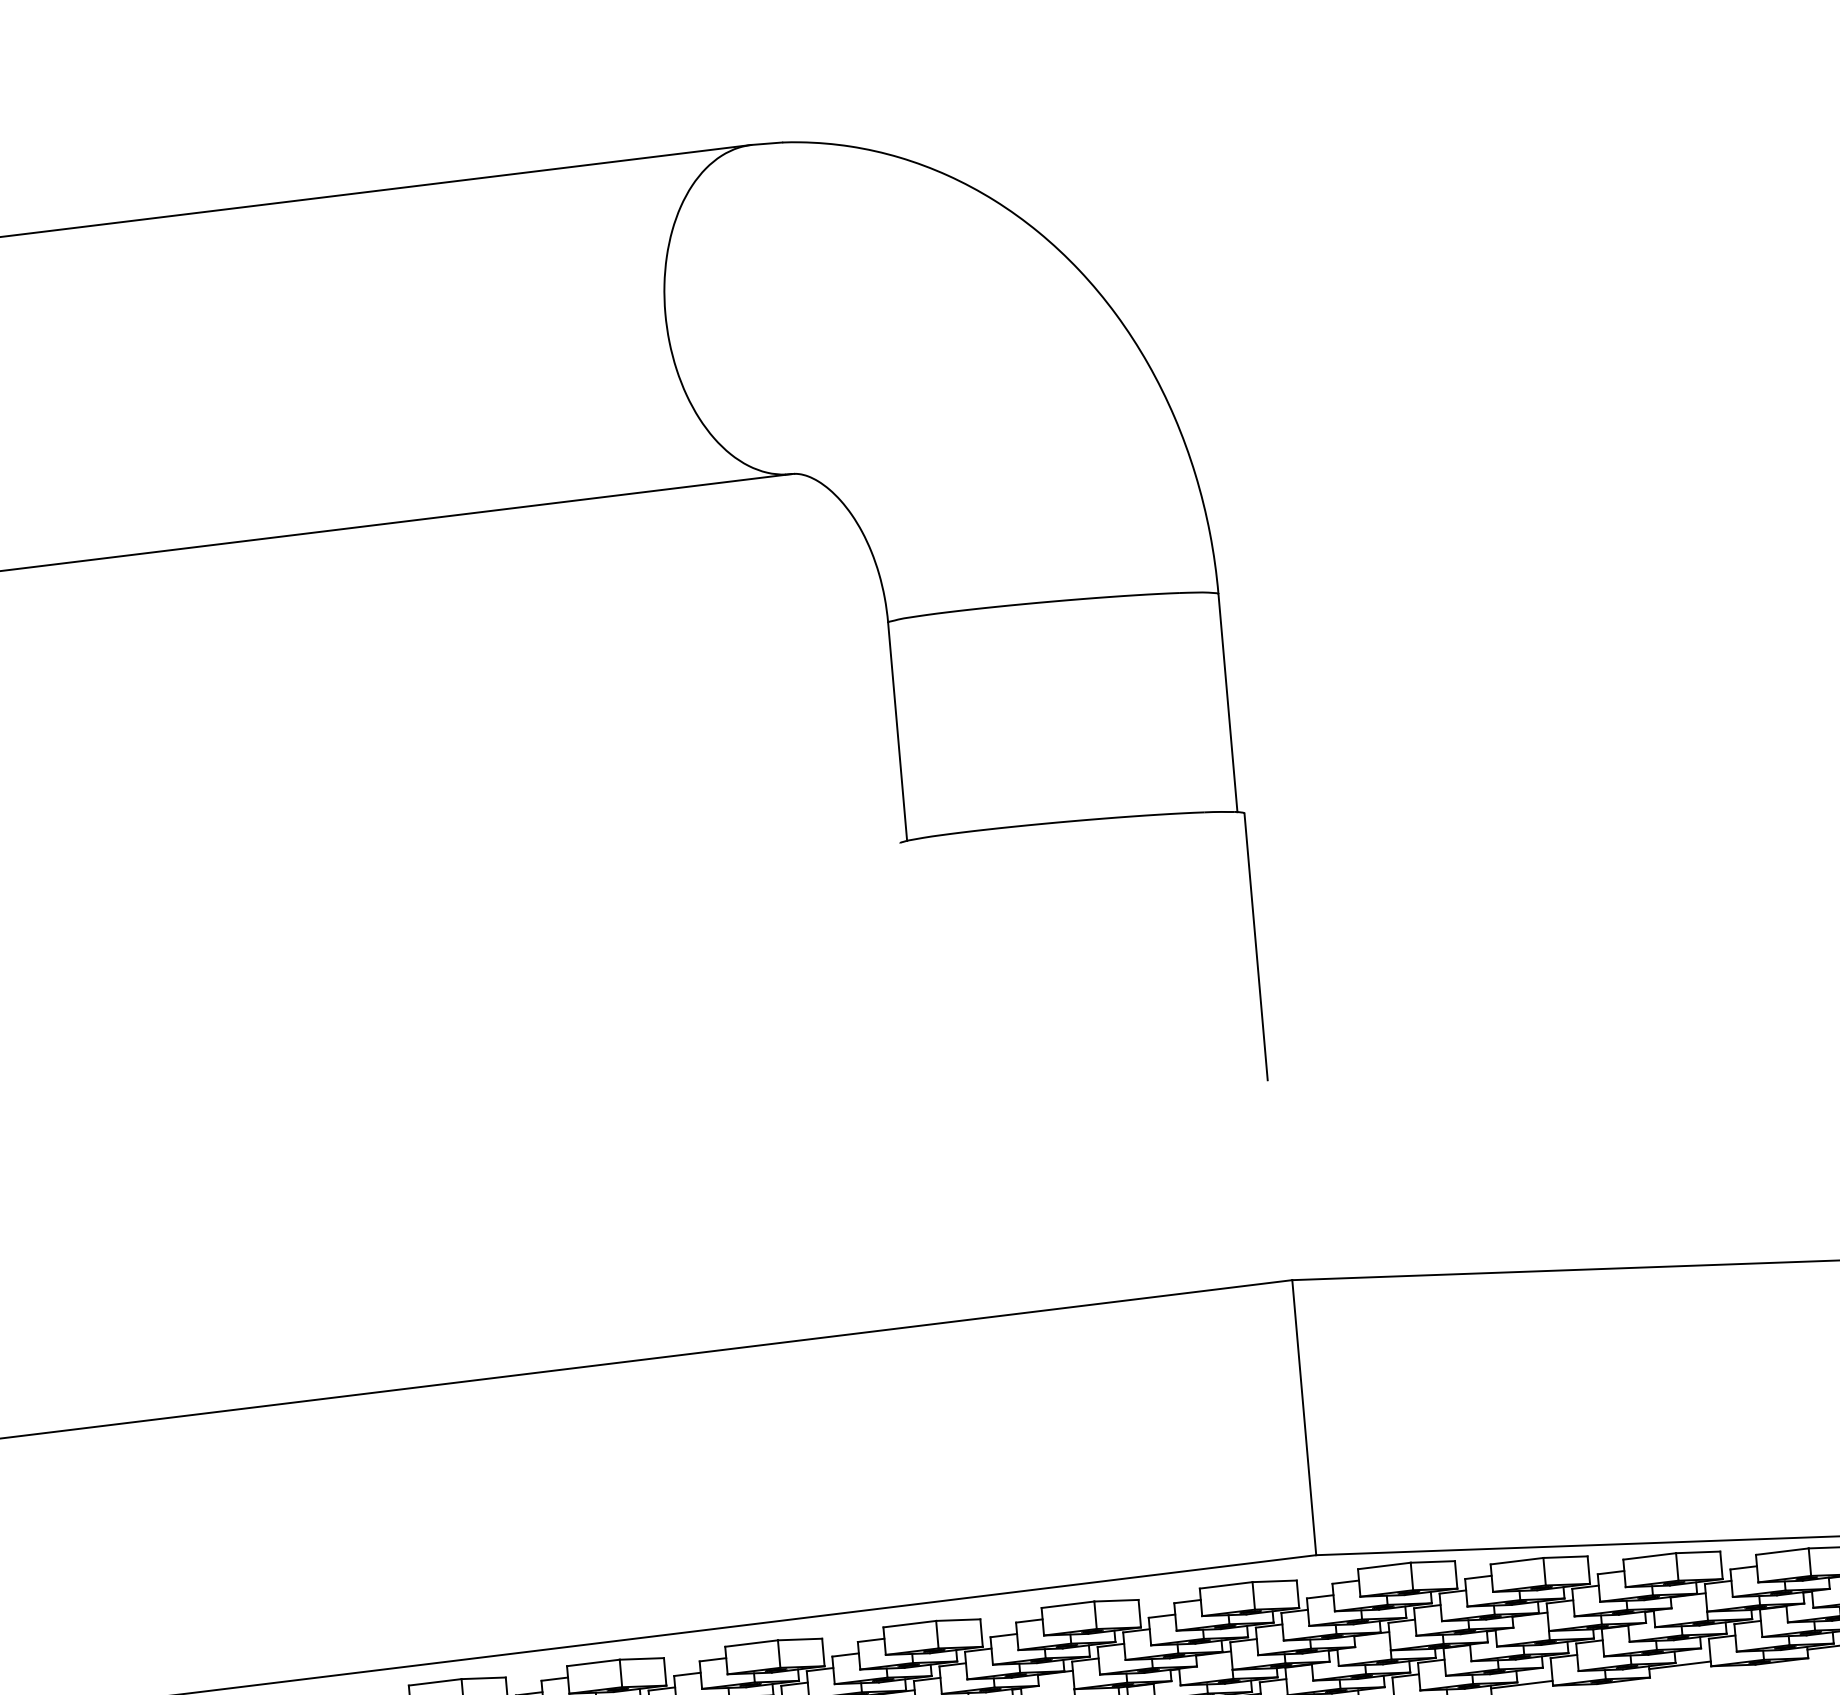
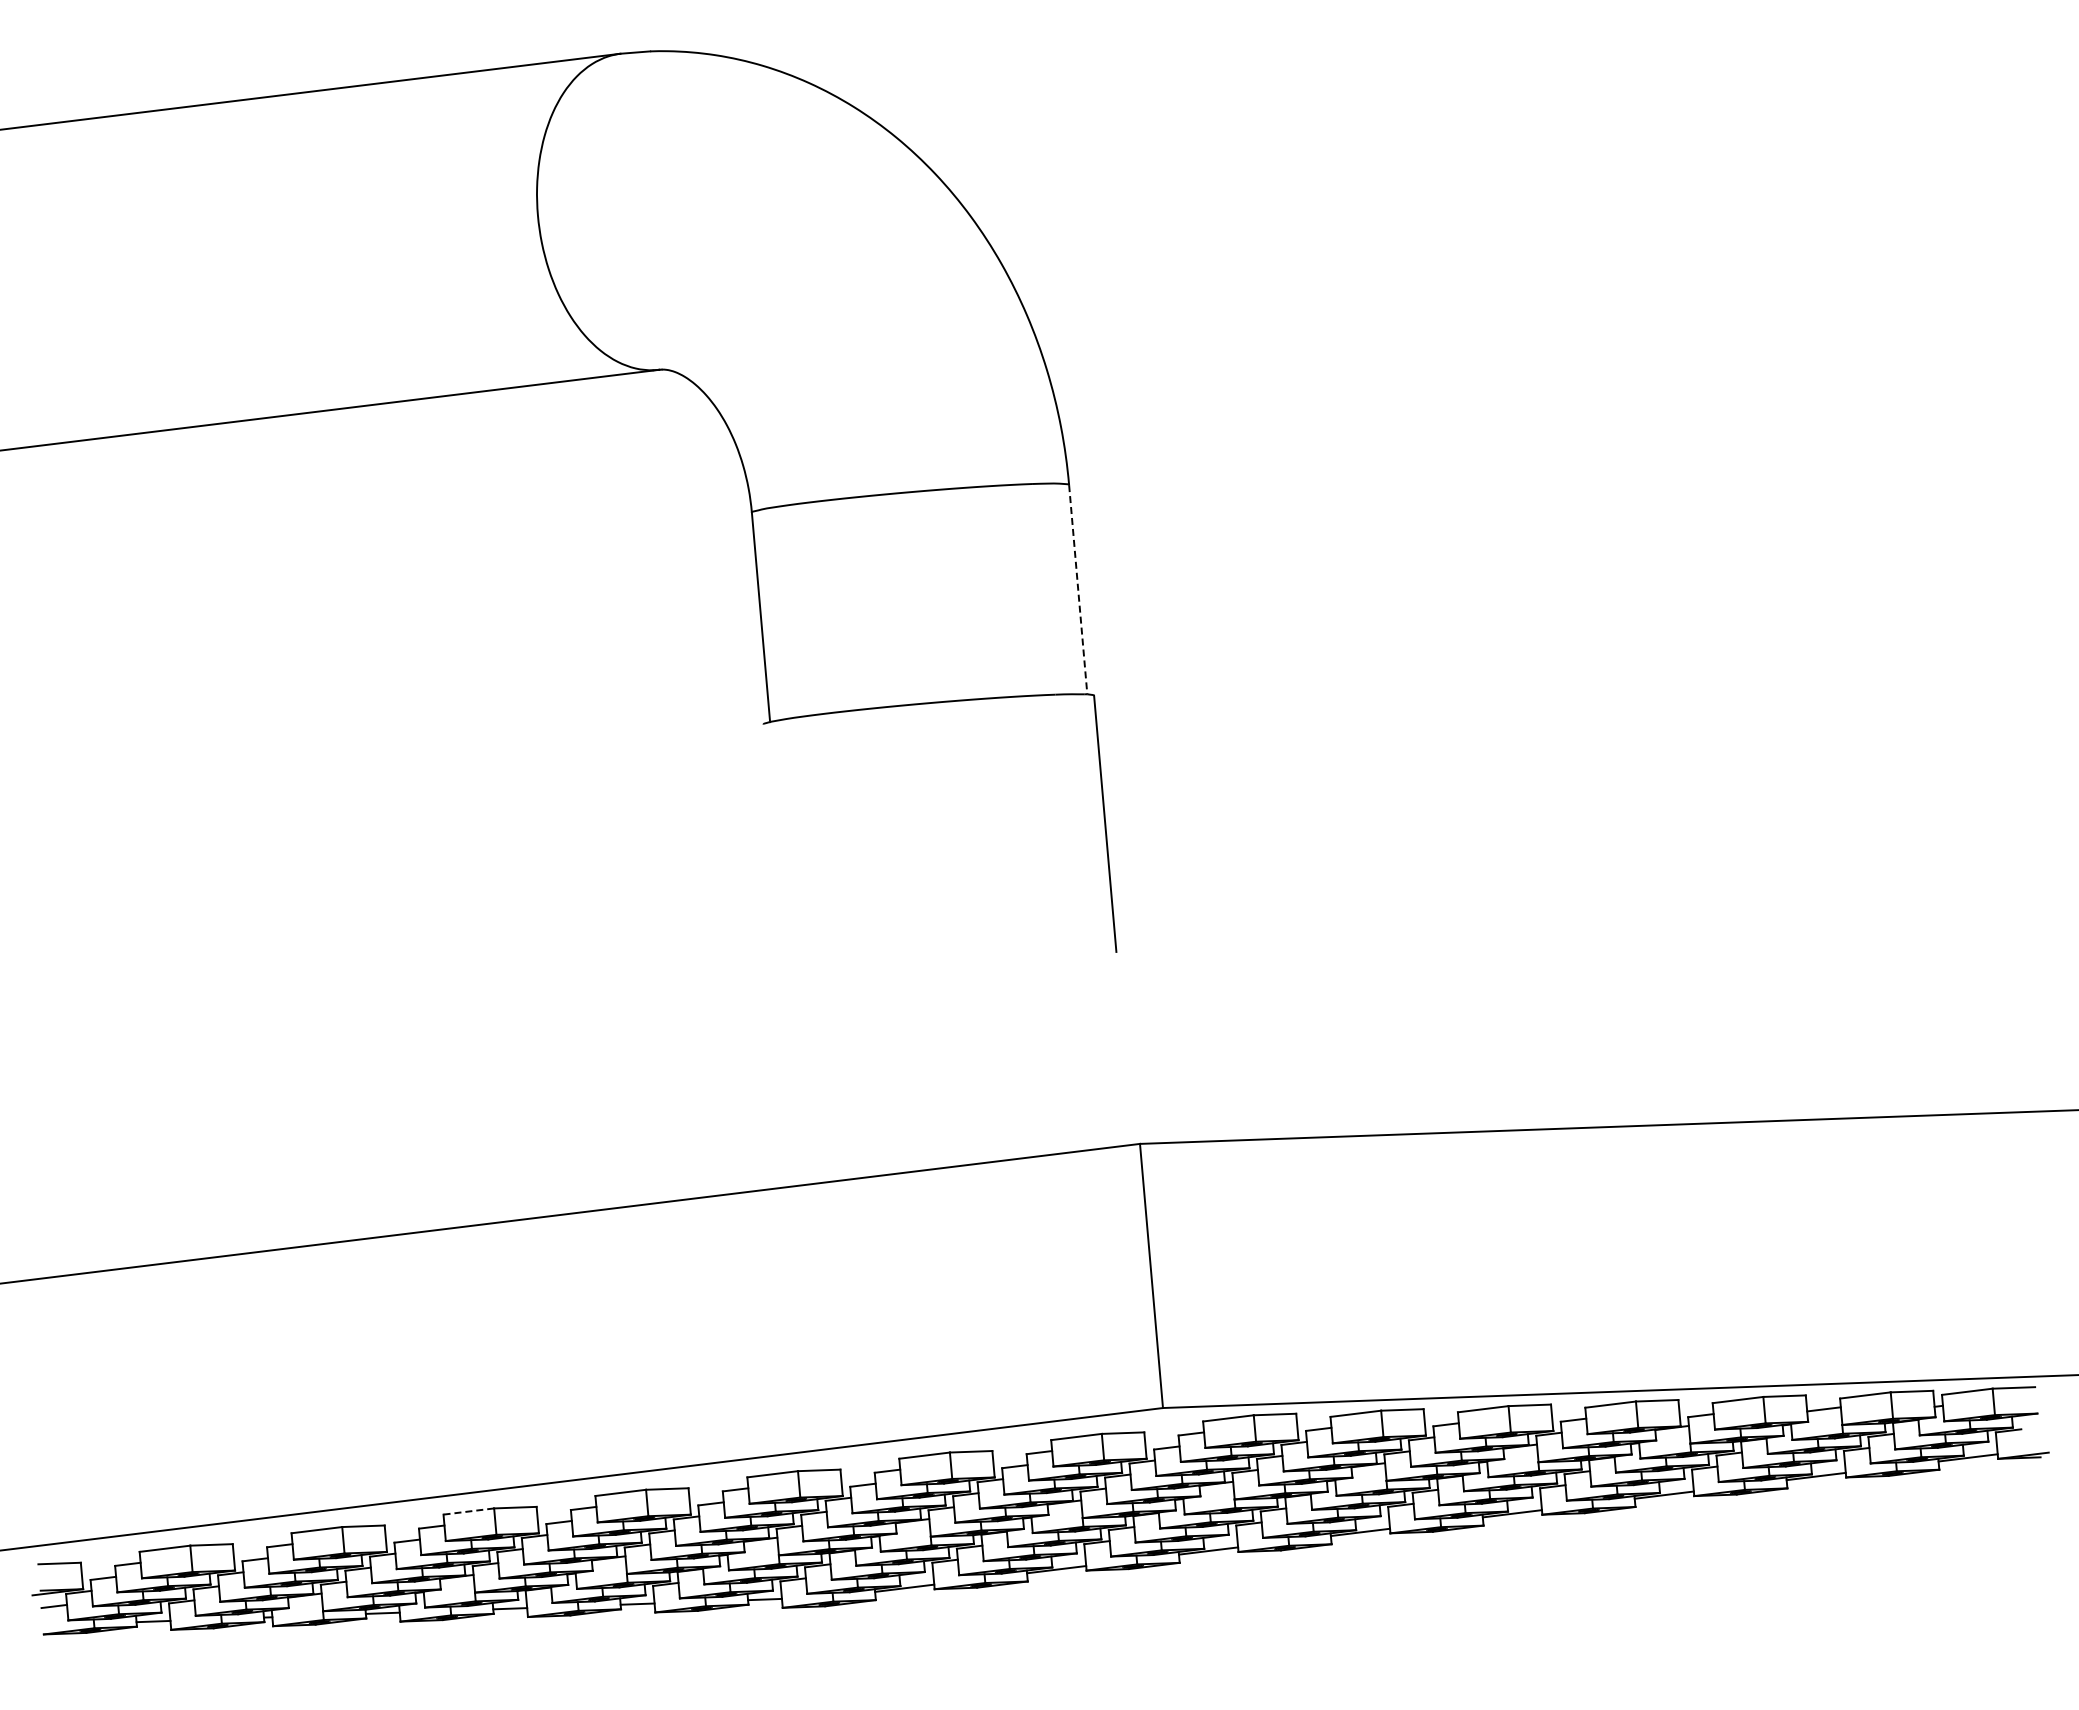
line: (1228, 703) -> (1078, 590), solid -> dashed
line: (593, 1662) -> (468, 1511), solid -> dashed

